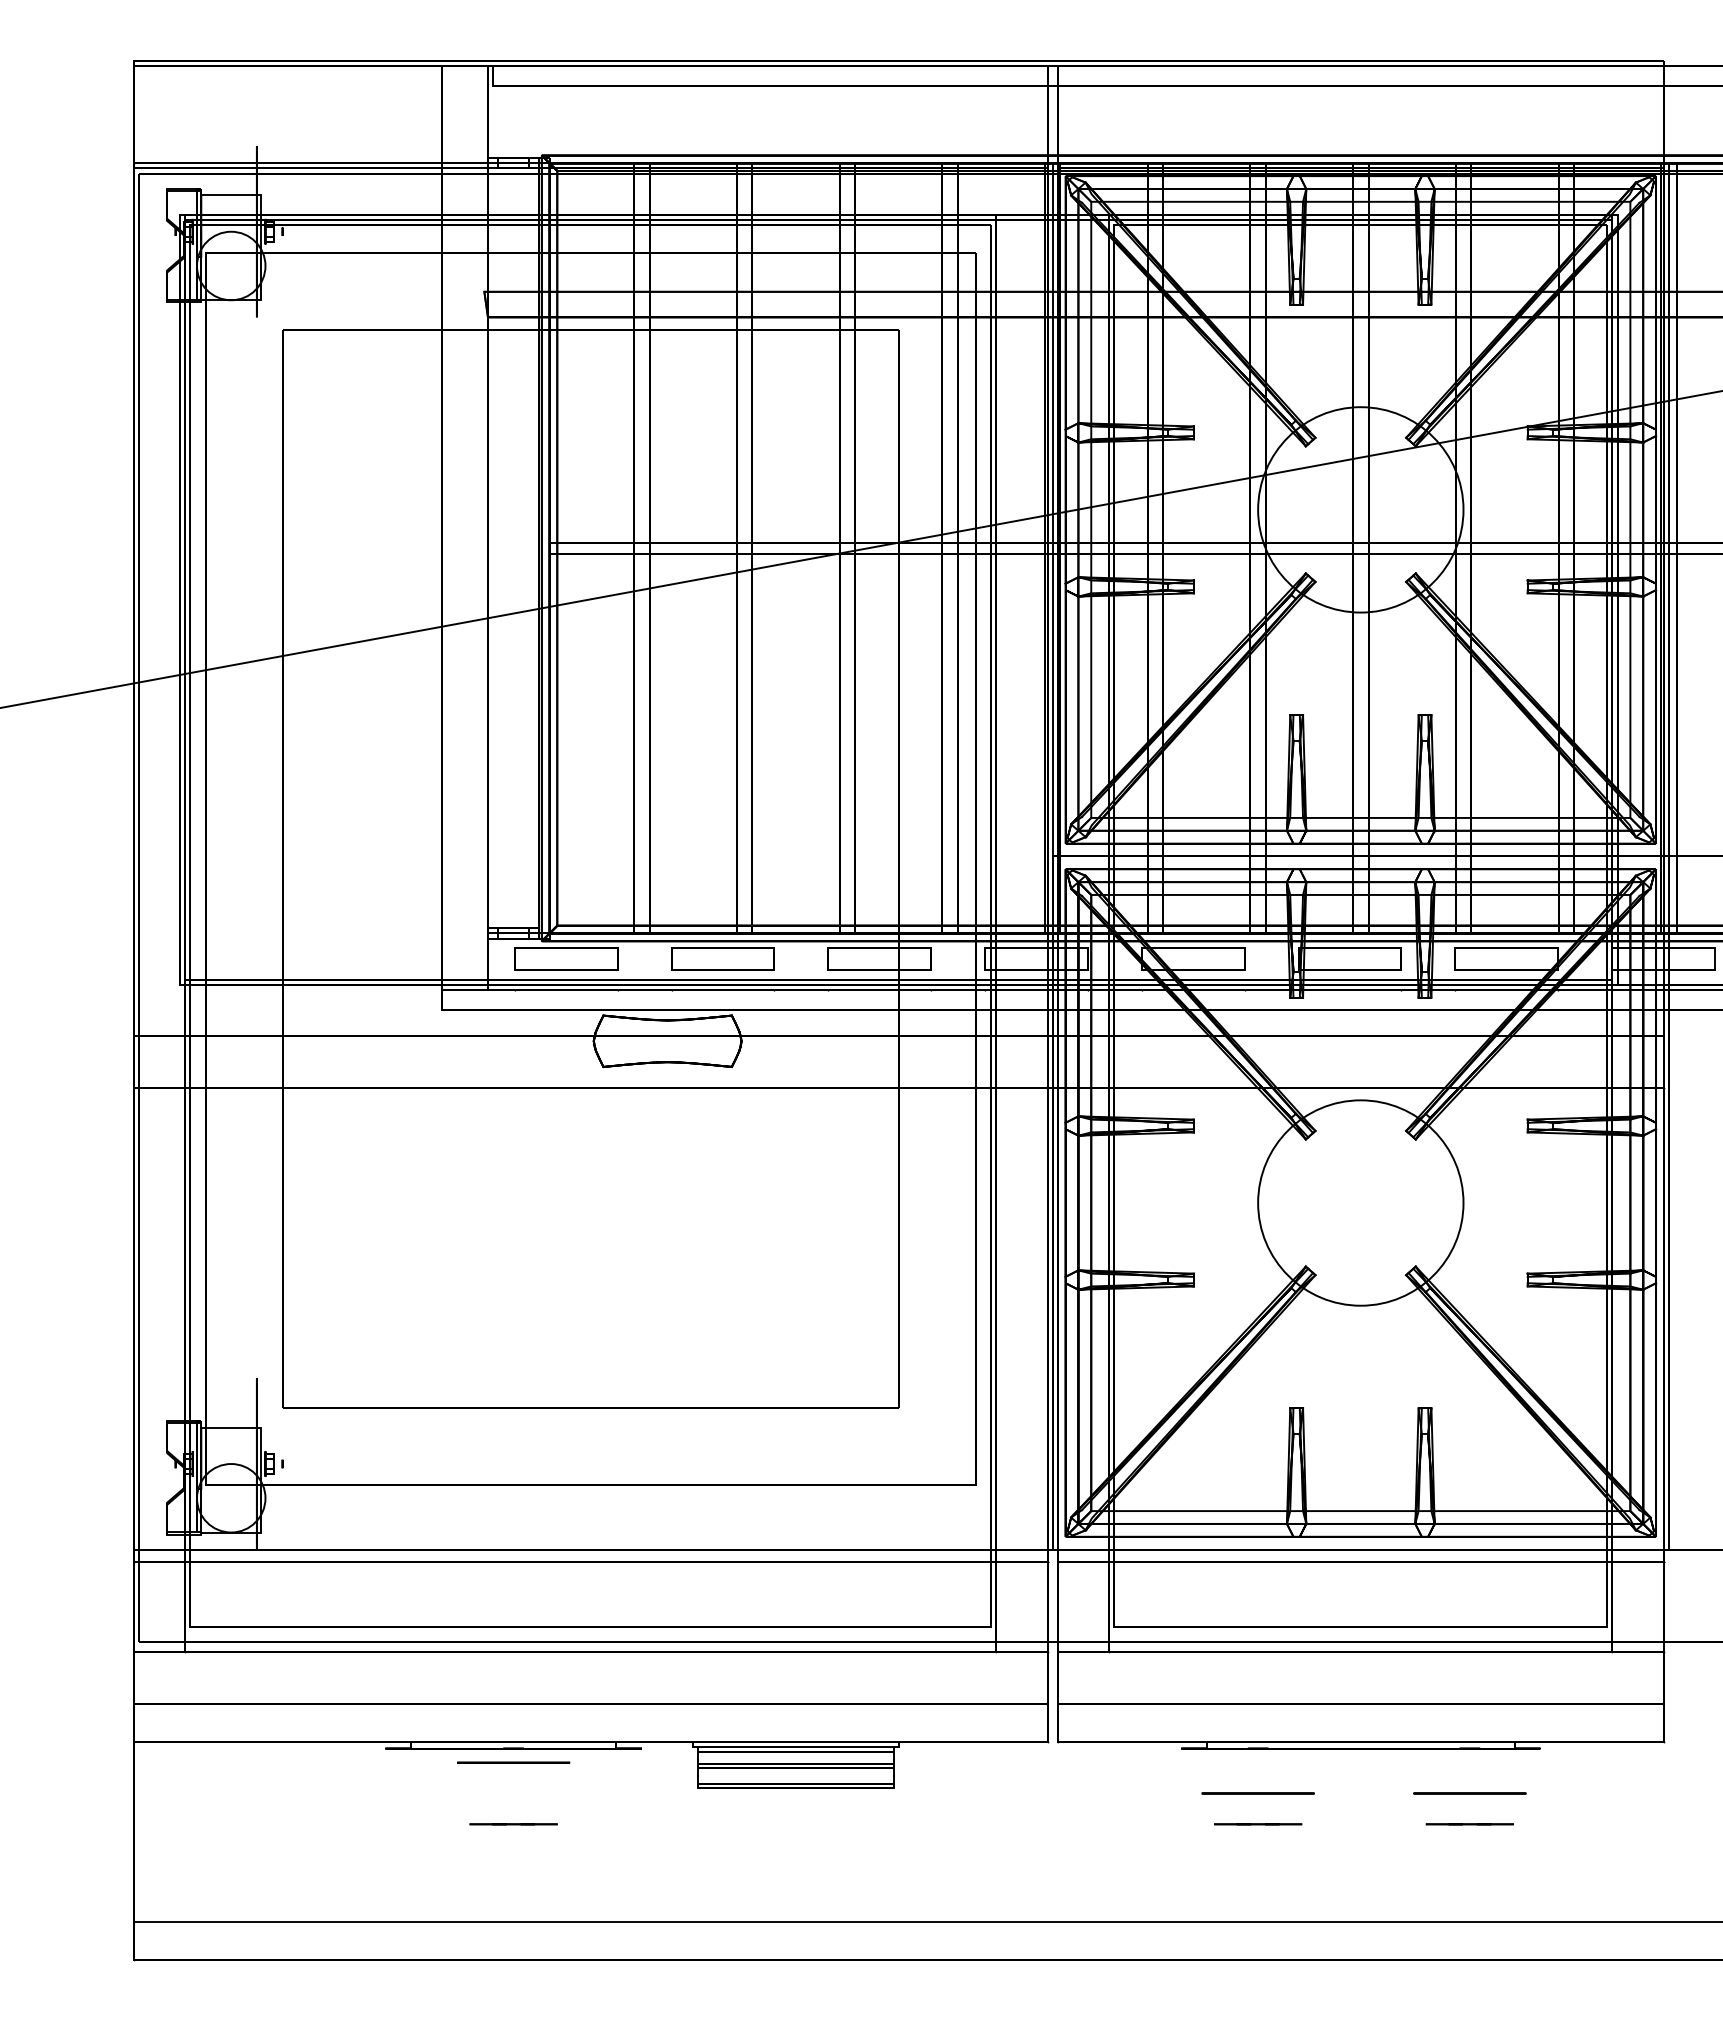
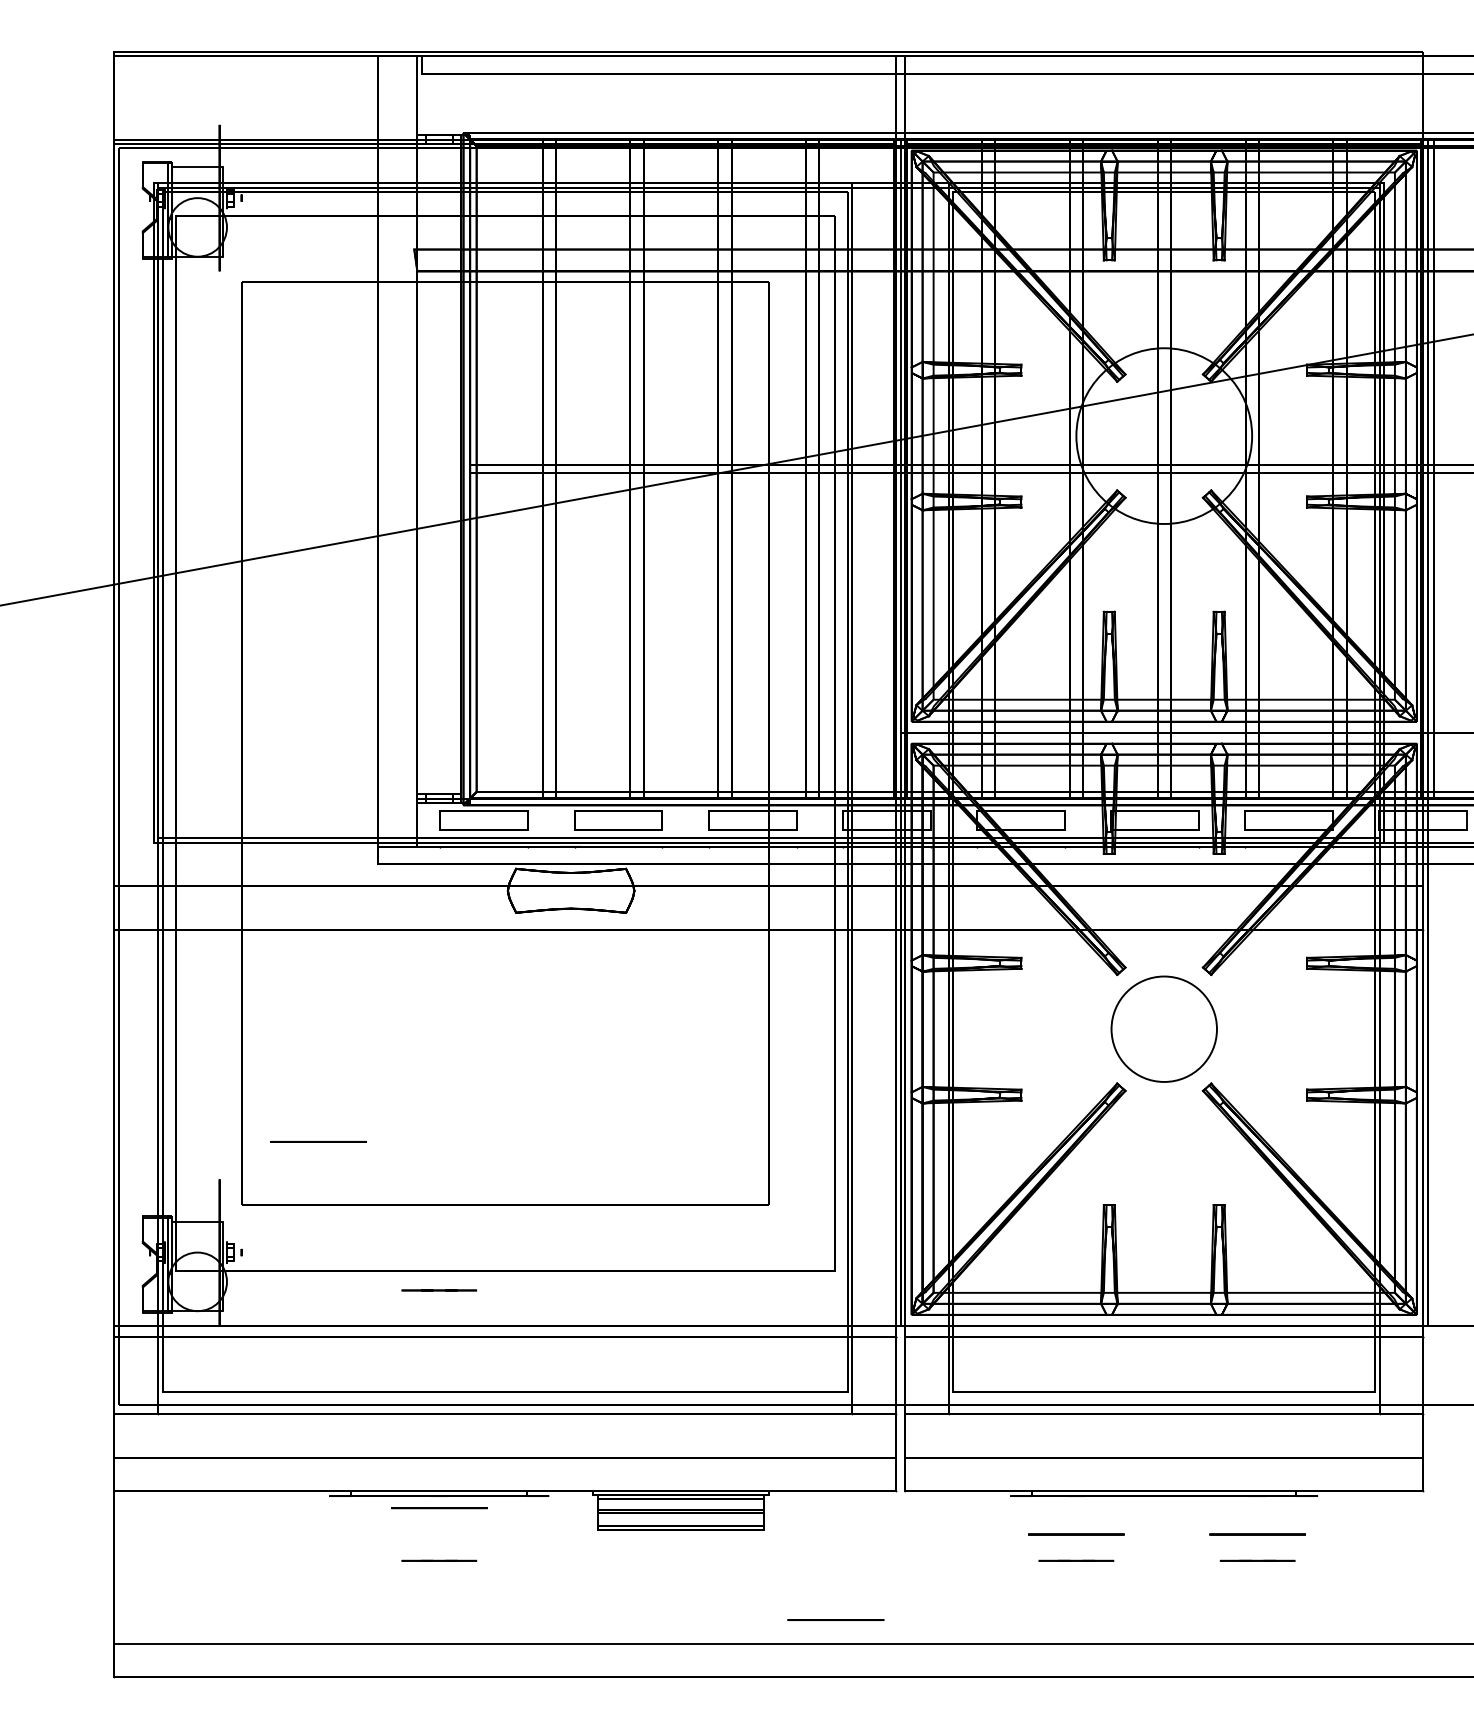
circle: (1360, 1202) -> (1163, 1028), size x0.6
circle: (372, 1334) -> (318, 1141), added
line: (513, 1508) -> (439, 1290), added
circle: (976, 1893) -> (835, 1620), added

